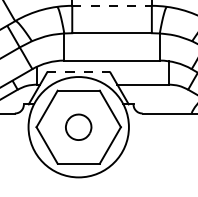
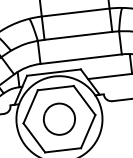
line: (112, 5) -> (76, 12), dashed -> solid
line: (78, 72) -> (53, 72), dashed -> solid
part: (78, 127) -> (59, 119), size x1.43

